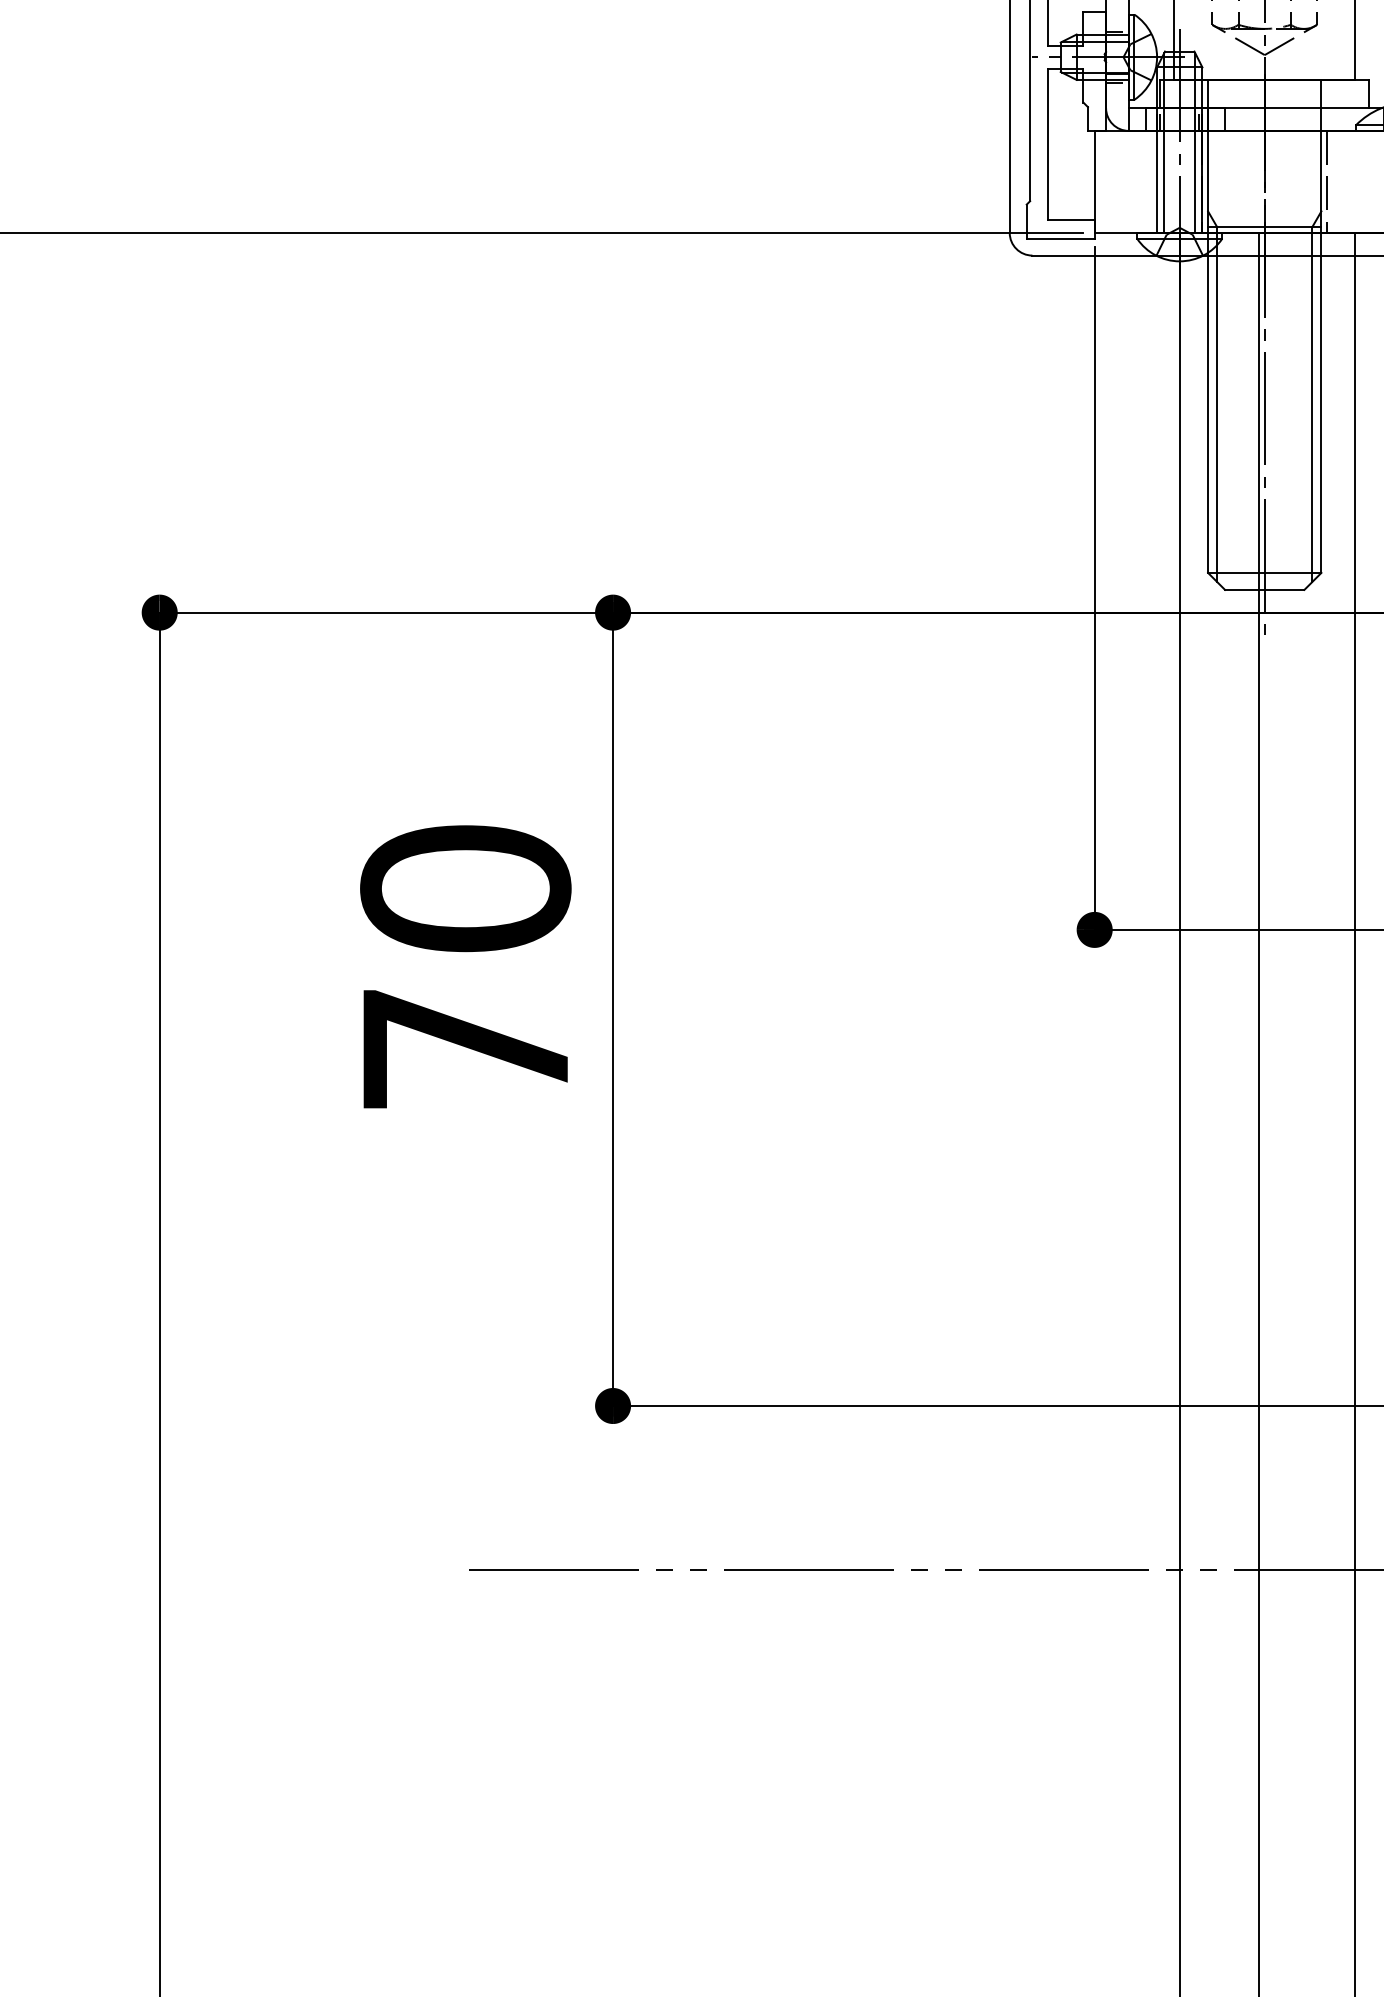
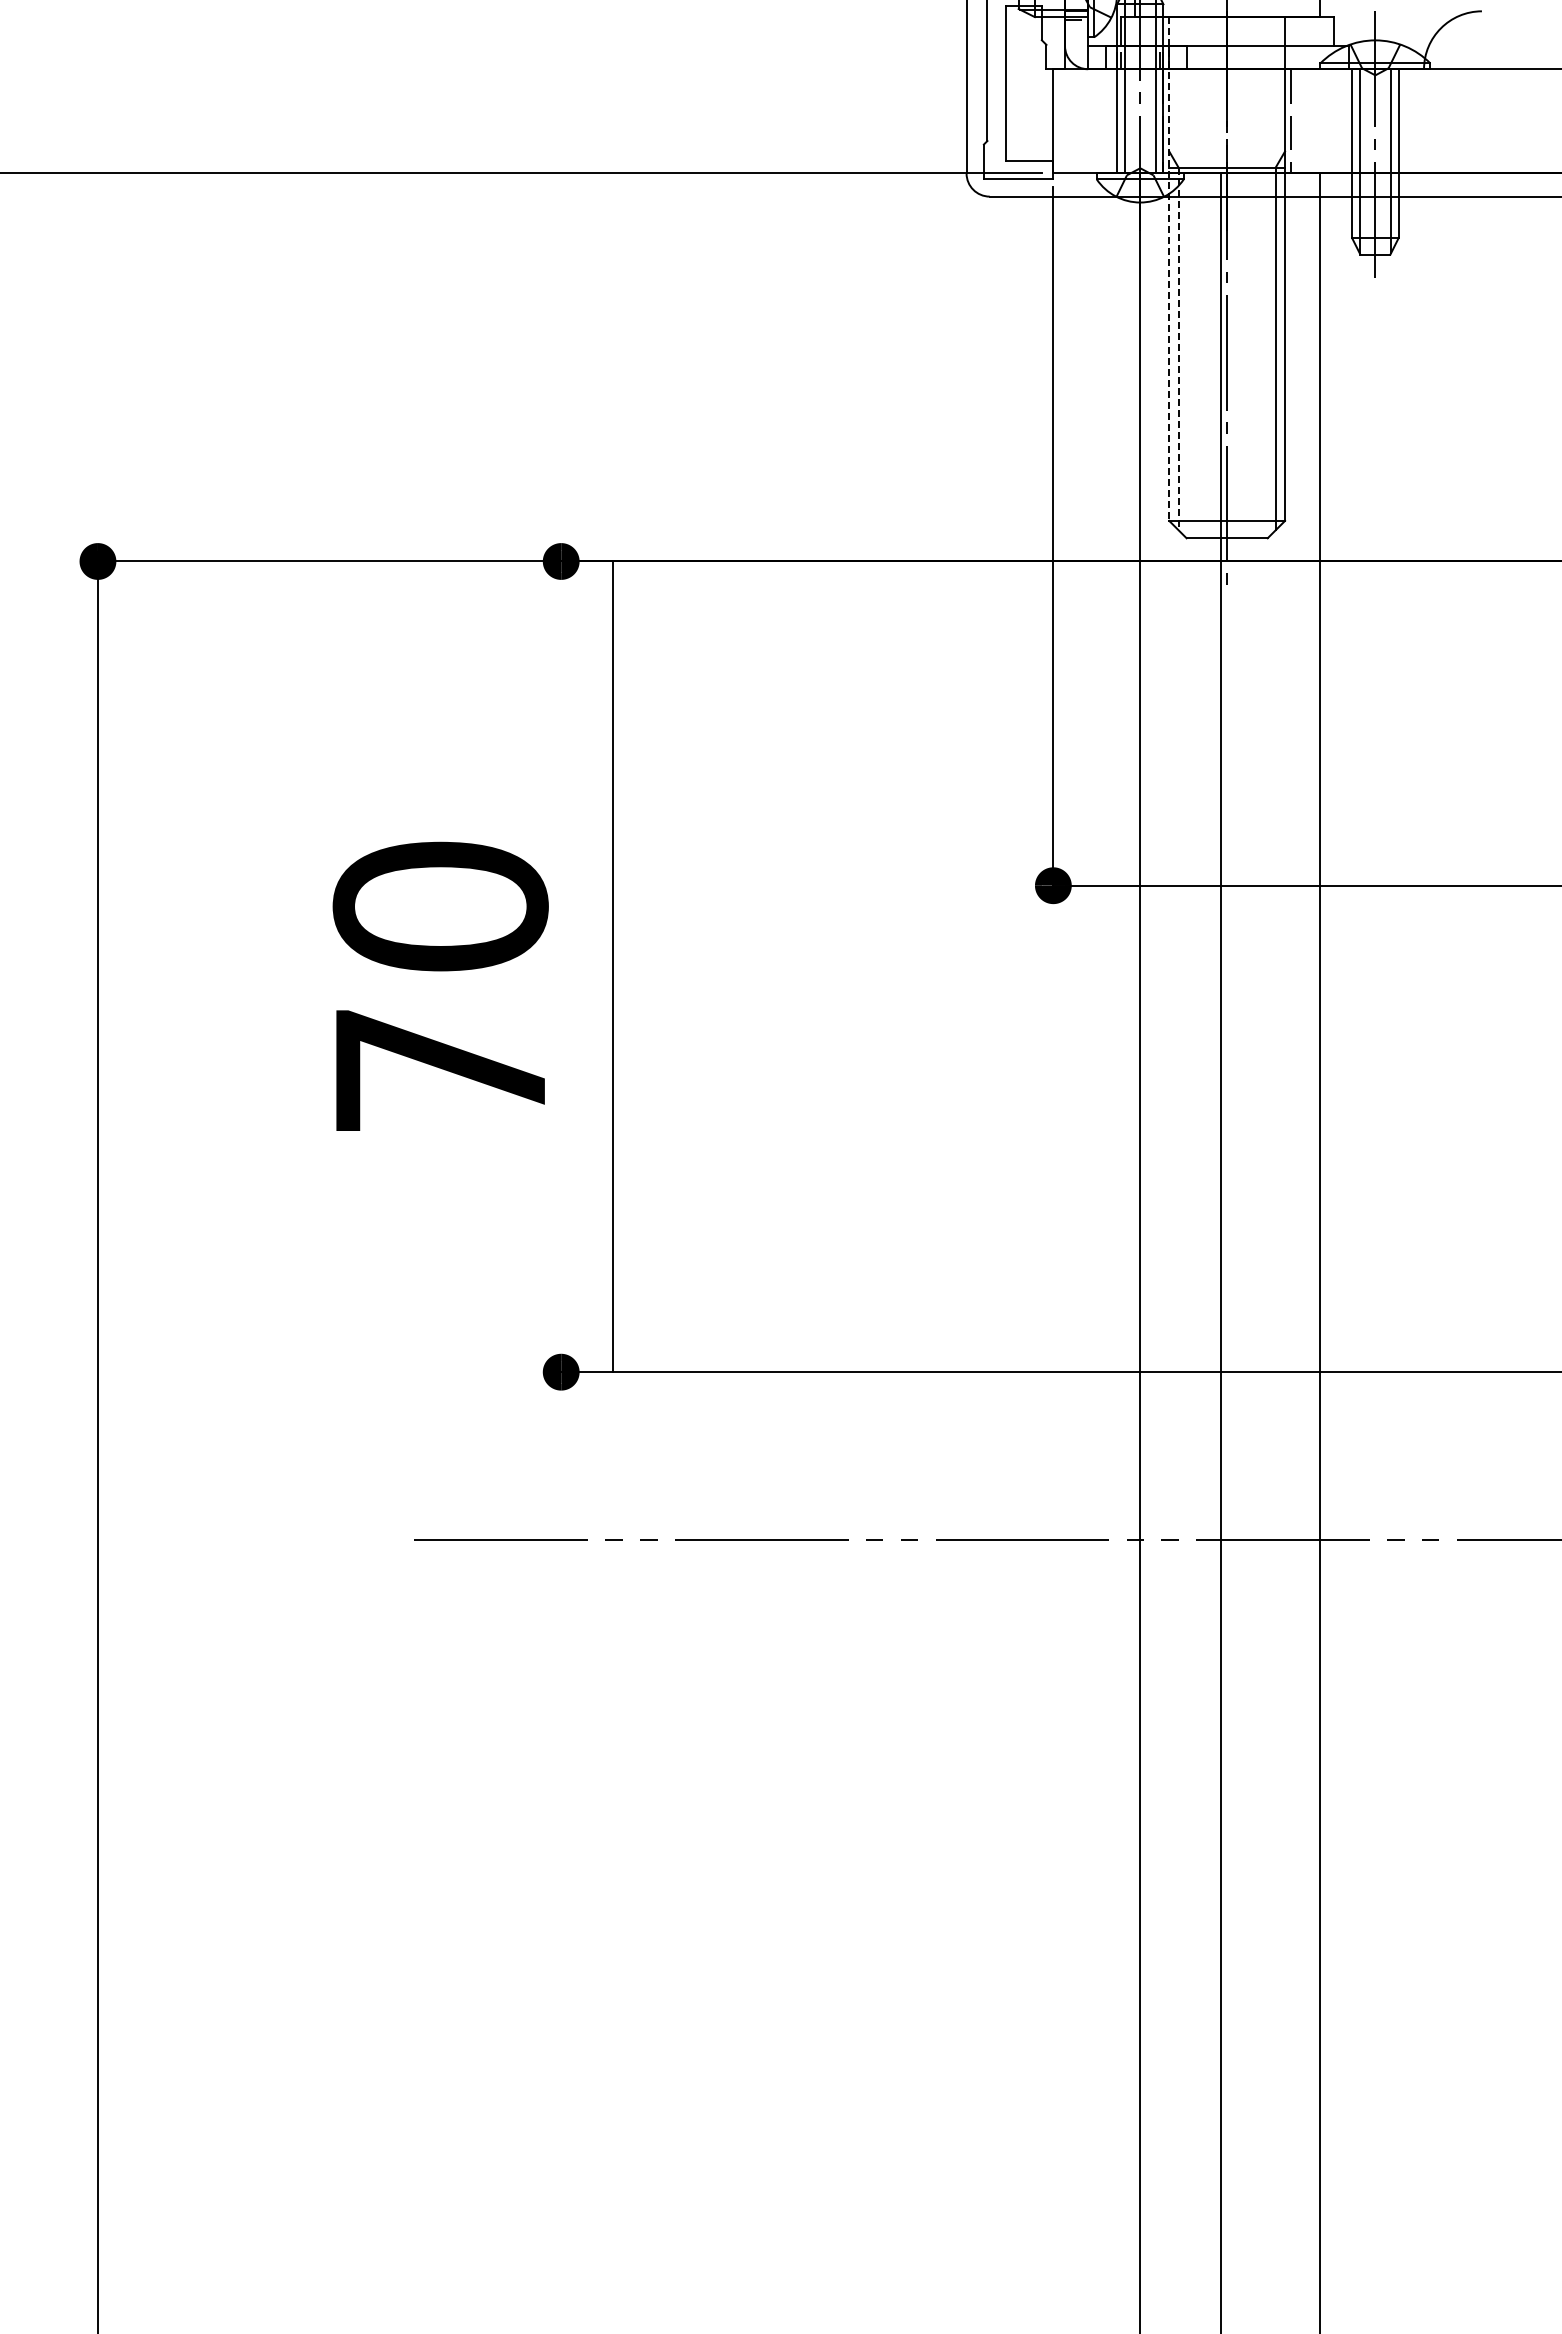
line: (1208, 326) -> (1169, 269), solid -> dashed
line: (1217, 405) -> (1178, 349), solid -> dashed
text: (465, 965) -> (440, 985), moved
line: (613, 1008) -> (613, 966), moved

